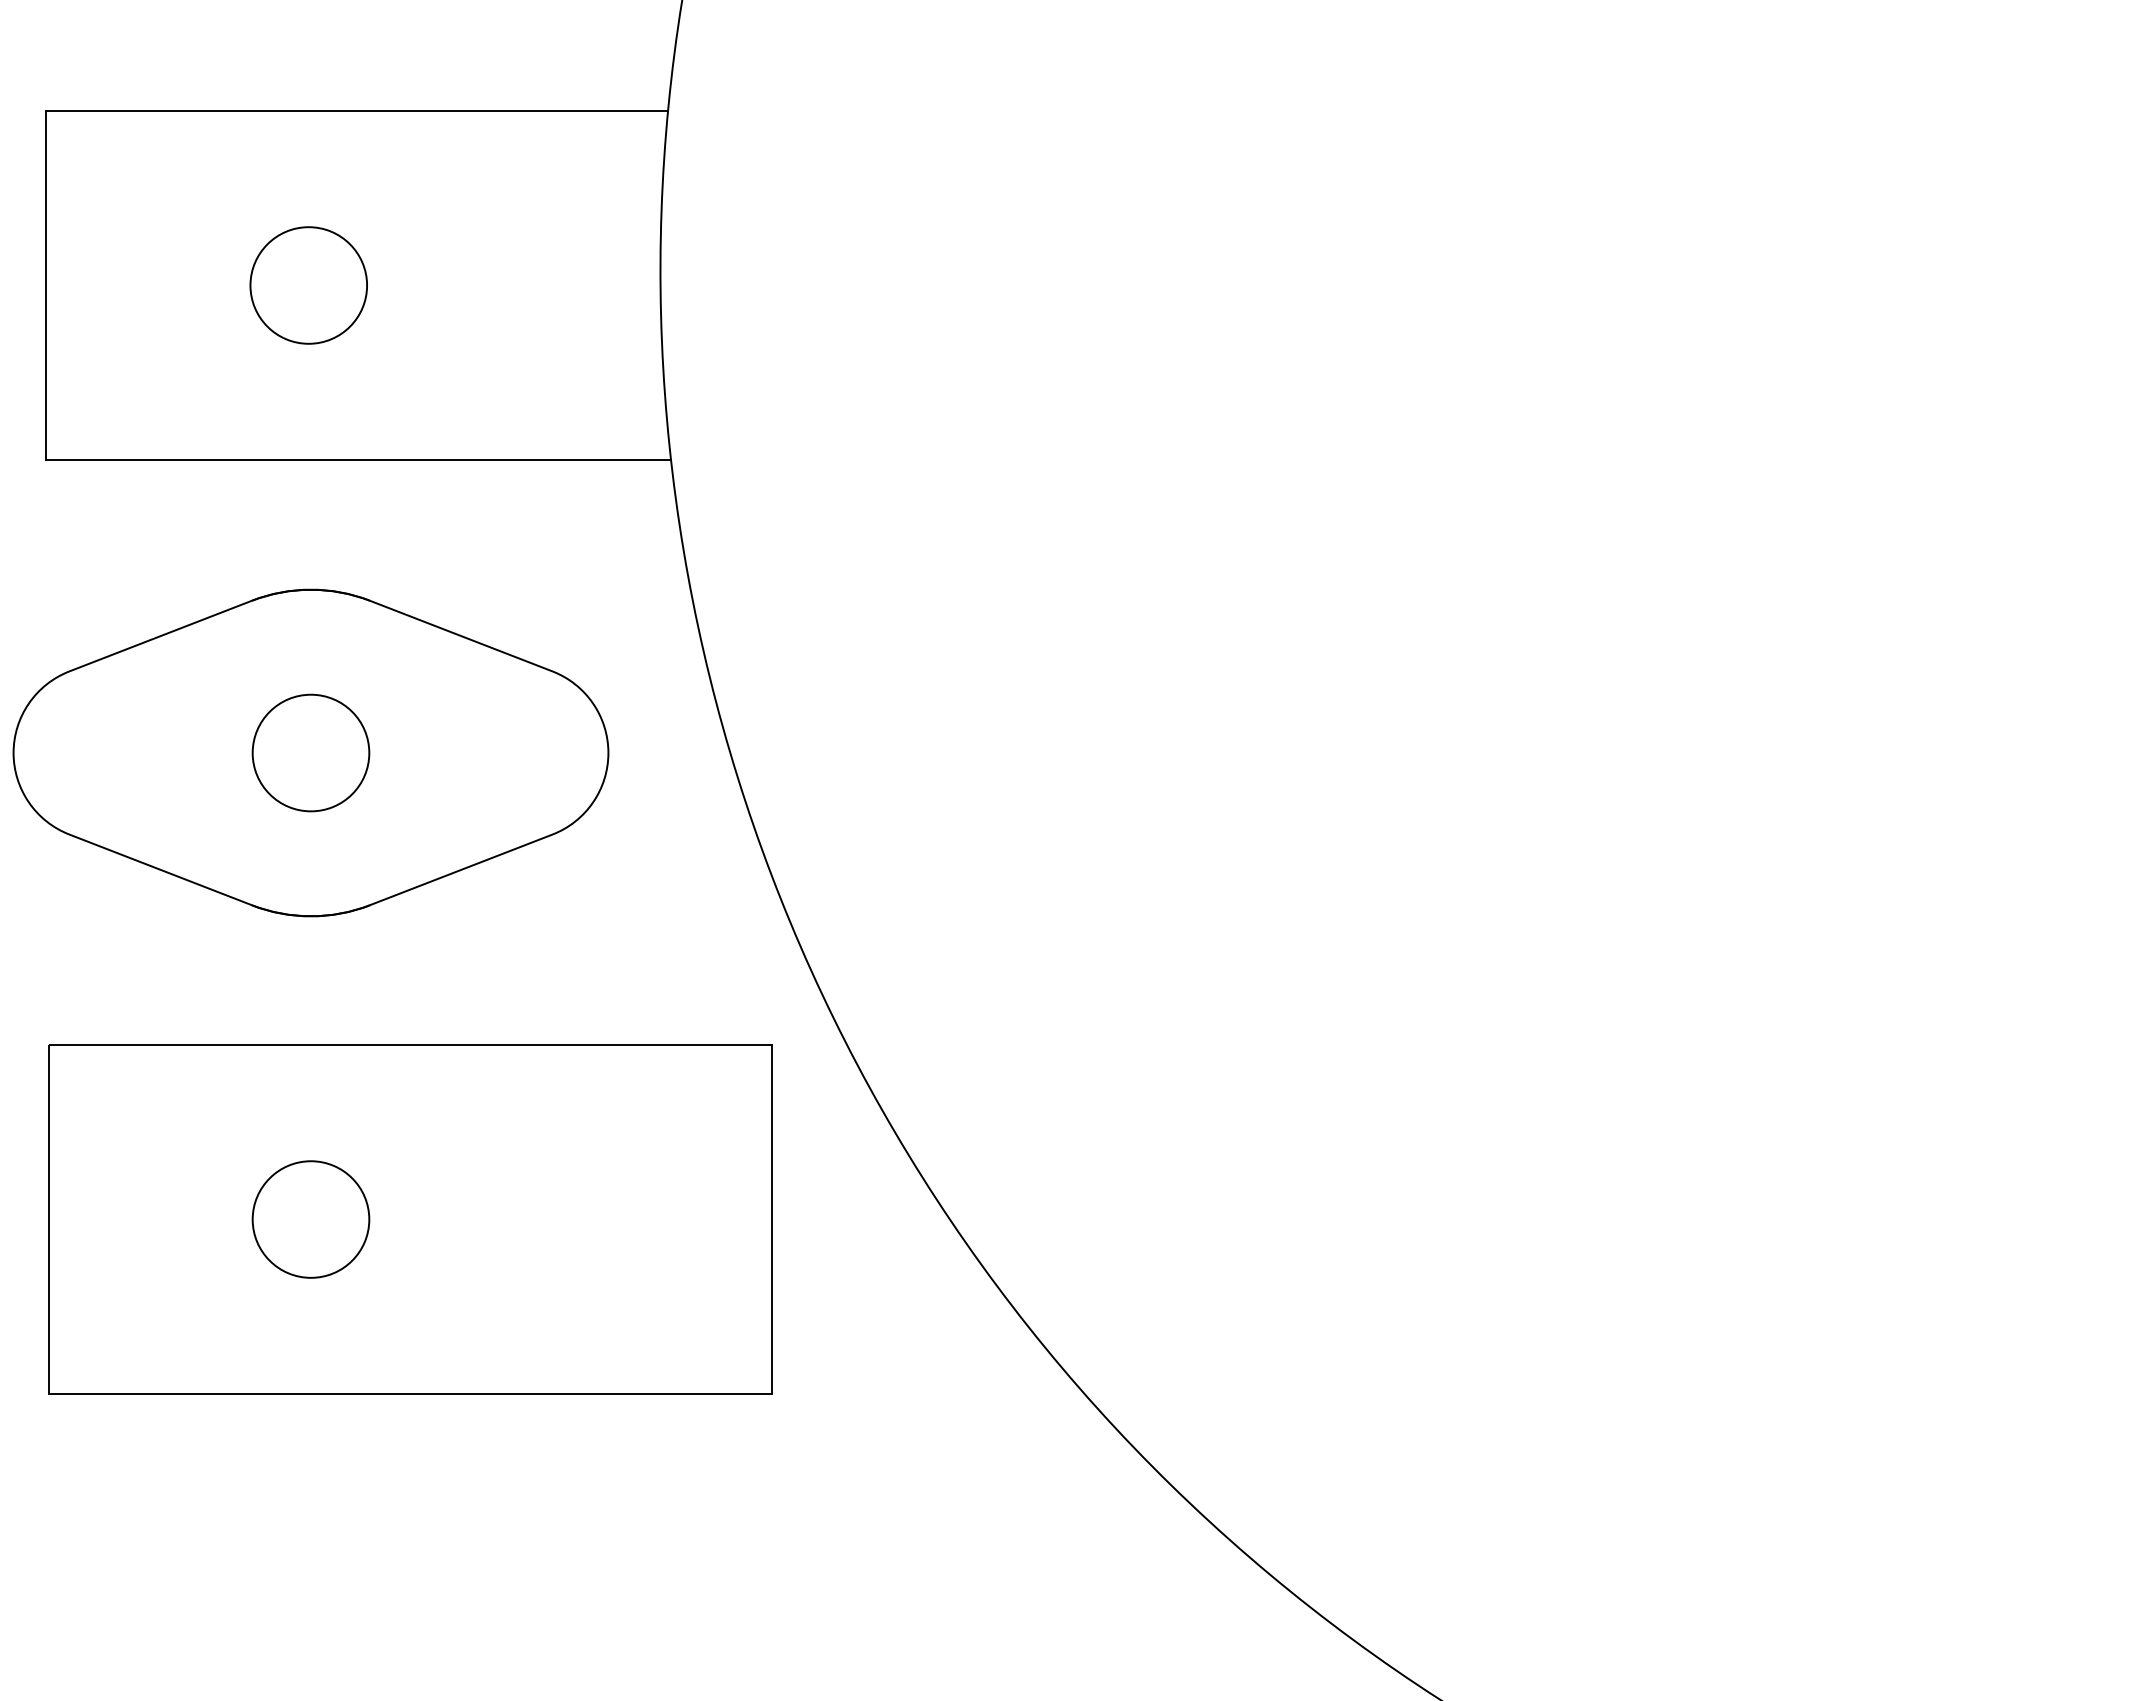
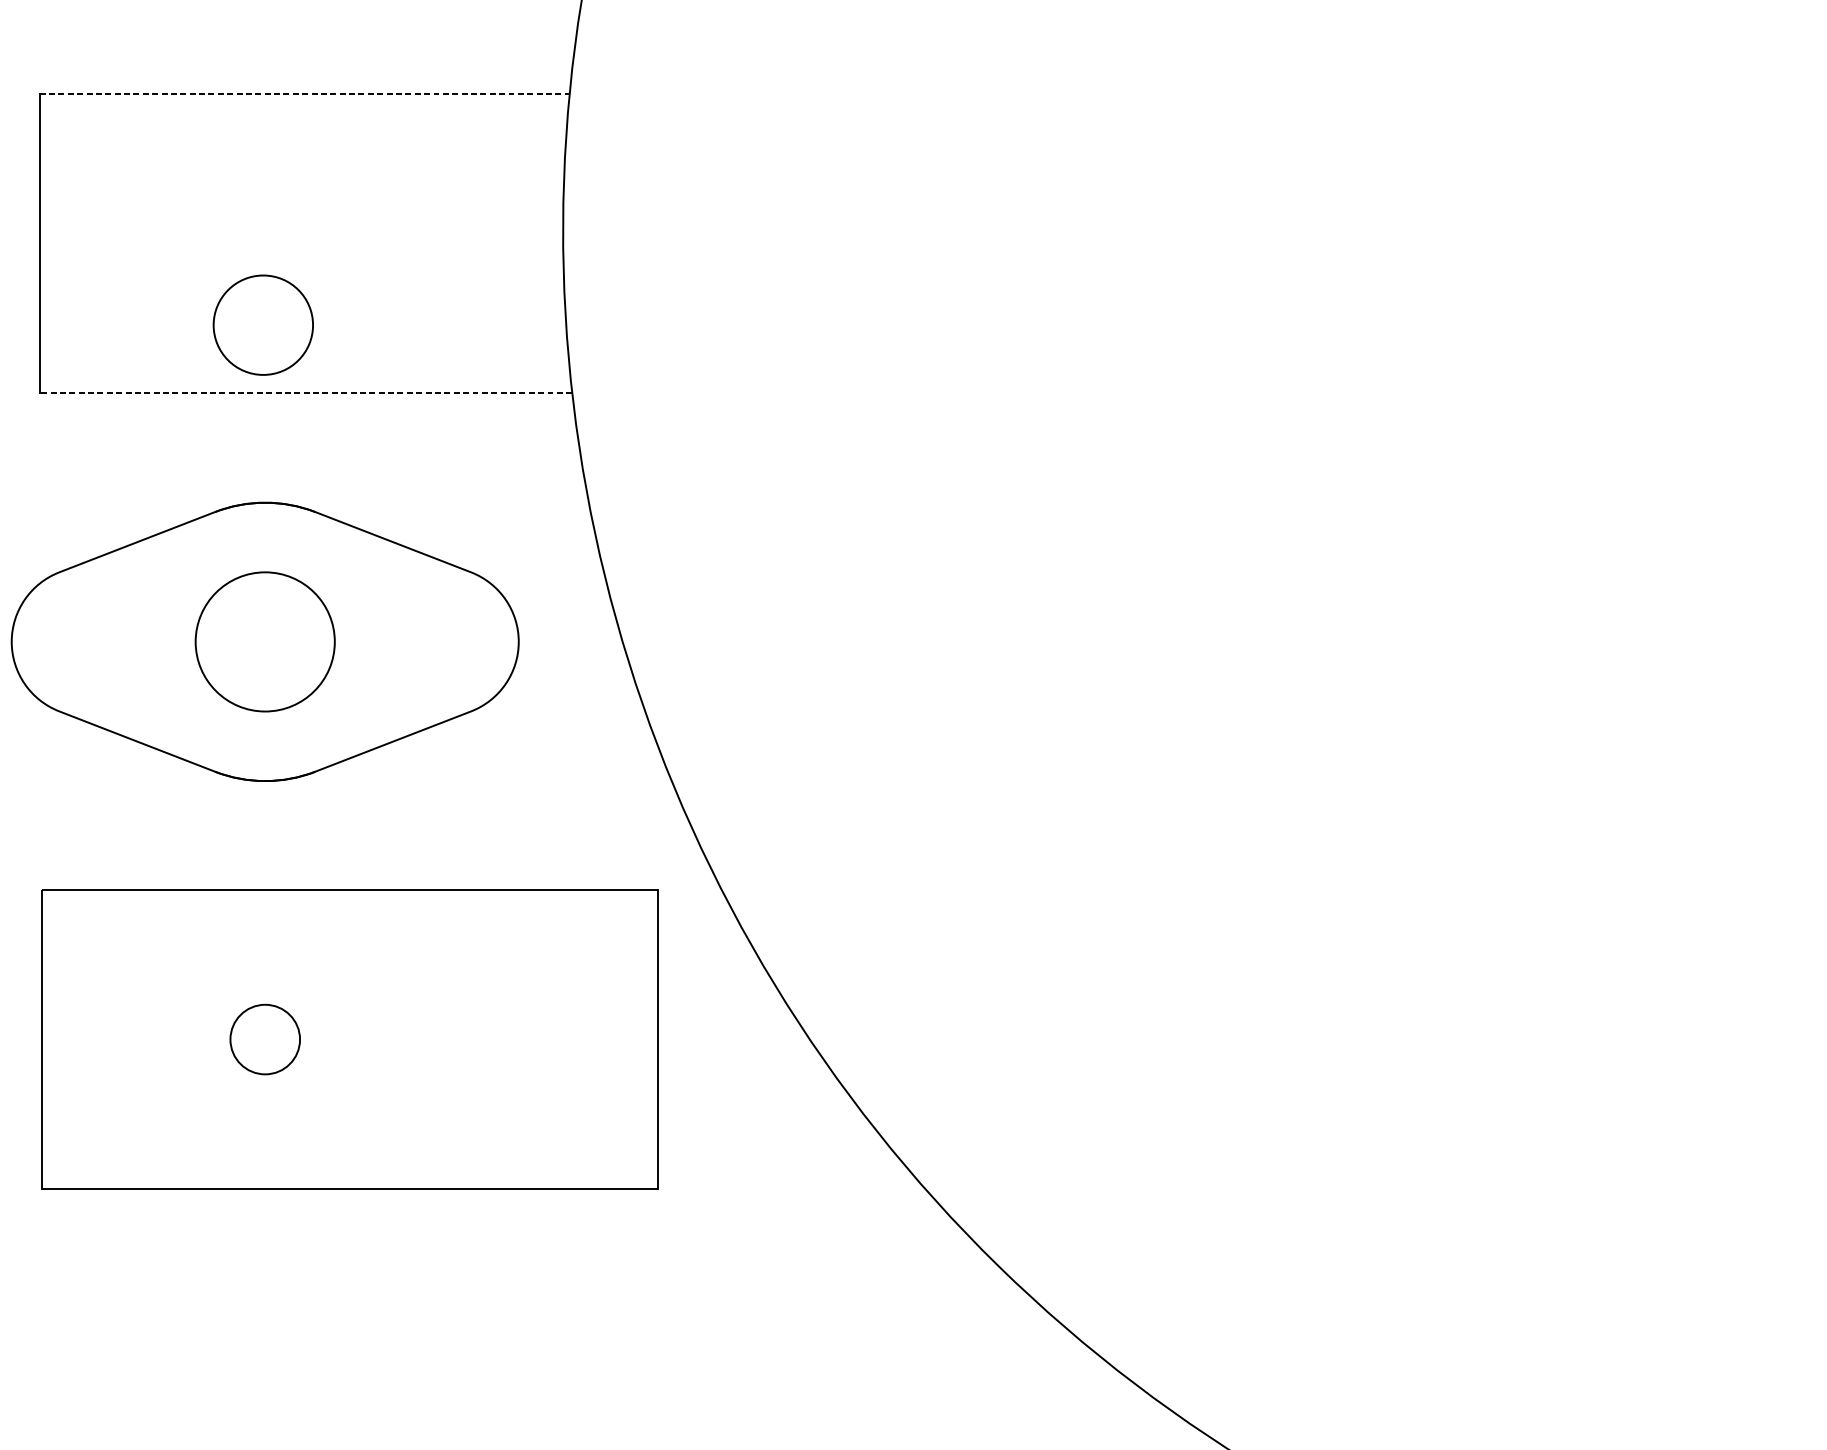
line: (357, 110) -> (304, 94), solid -> dashed
circle: (308, 285) -> (263, 325), moved
line: (358, 460) -> (305, 392), solid -> dashed
circle: (310, 752) -> (264, 641), size x1.4
circle: (310, 1219) -> (264, 1039), size x0.7

